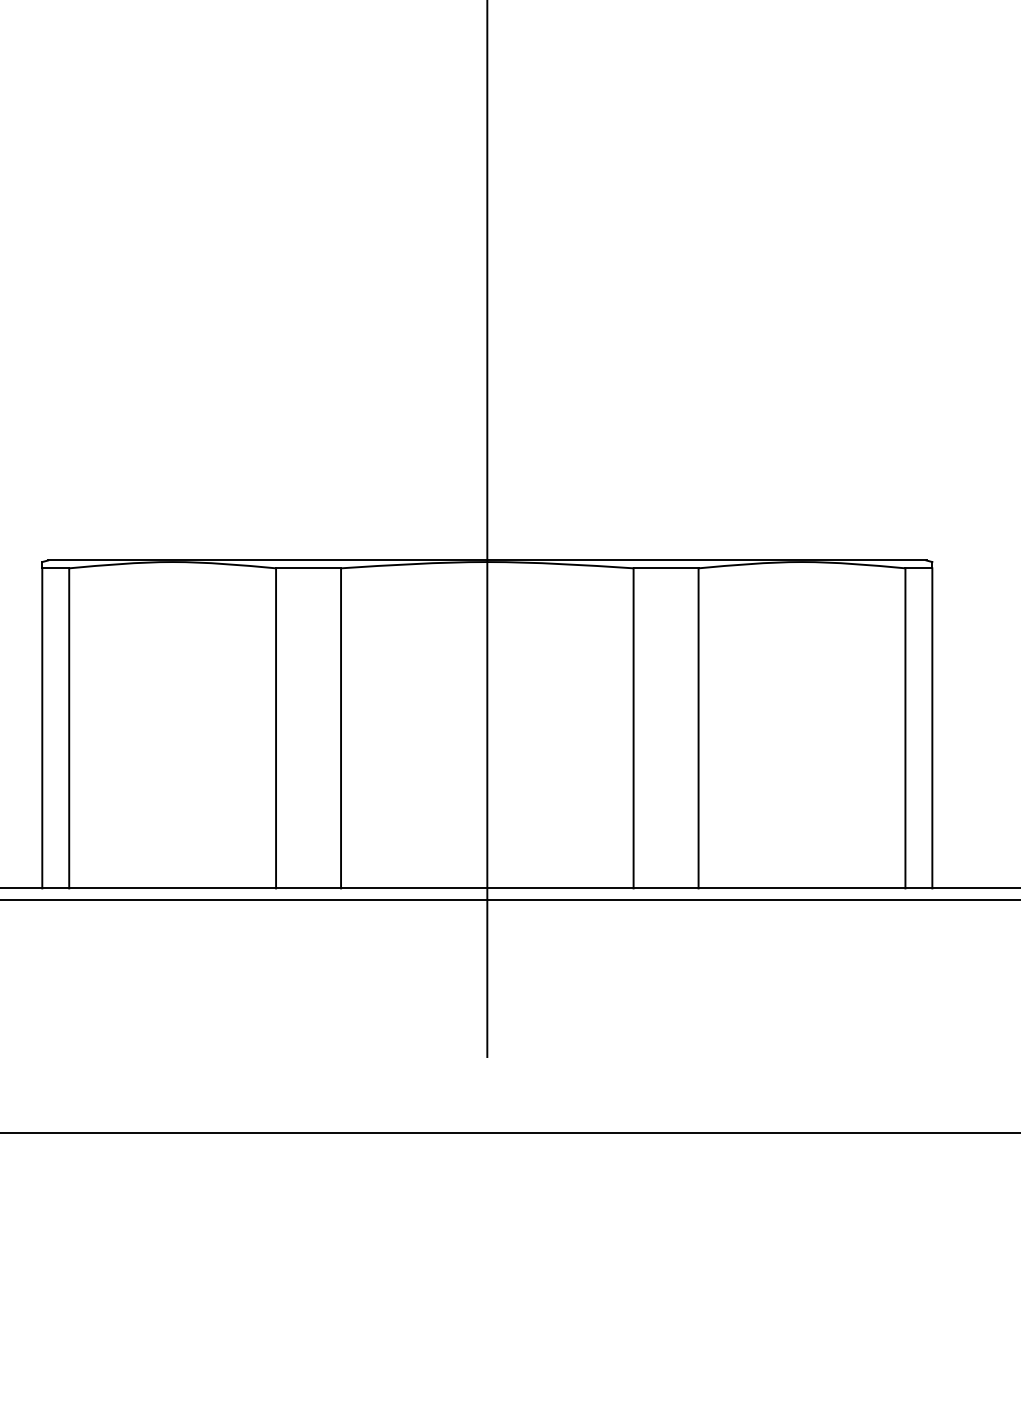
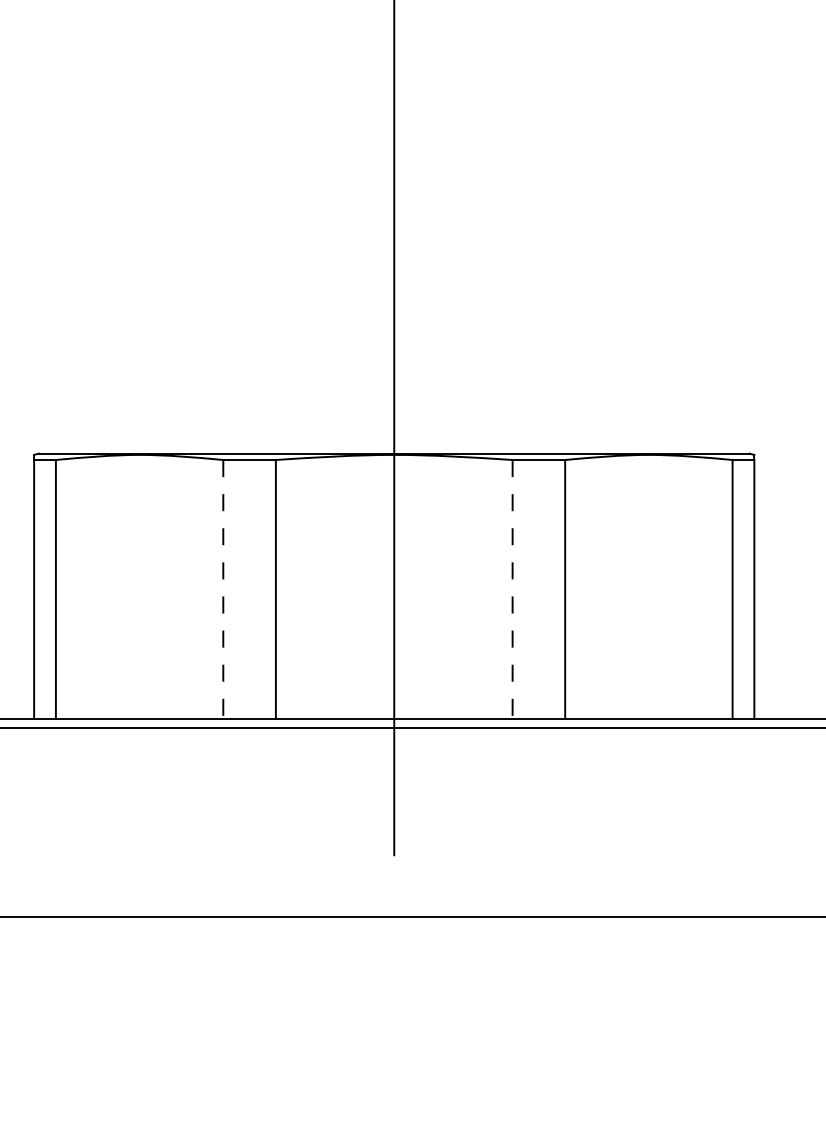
line: (276, 728) -> (223, 589), solid -> dashed
line: (633, 728) -> (512, 589), solid -> dashed

